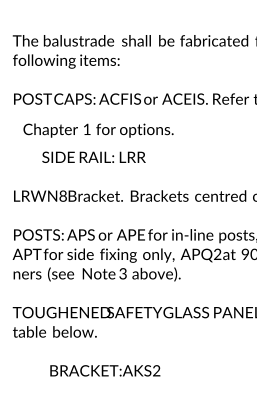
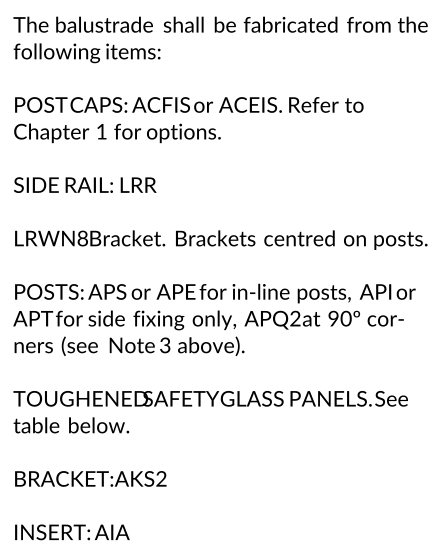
text: (98, 130) -> (117, 133), moved
text: (94, 156) -> (85, 184), moved
text: (105, 370) -> (90, 478), moved

